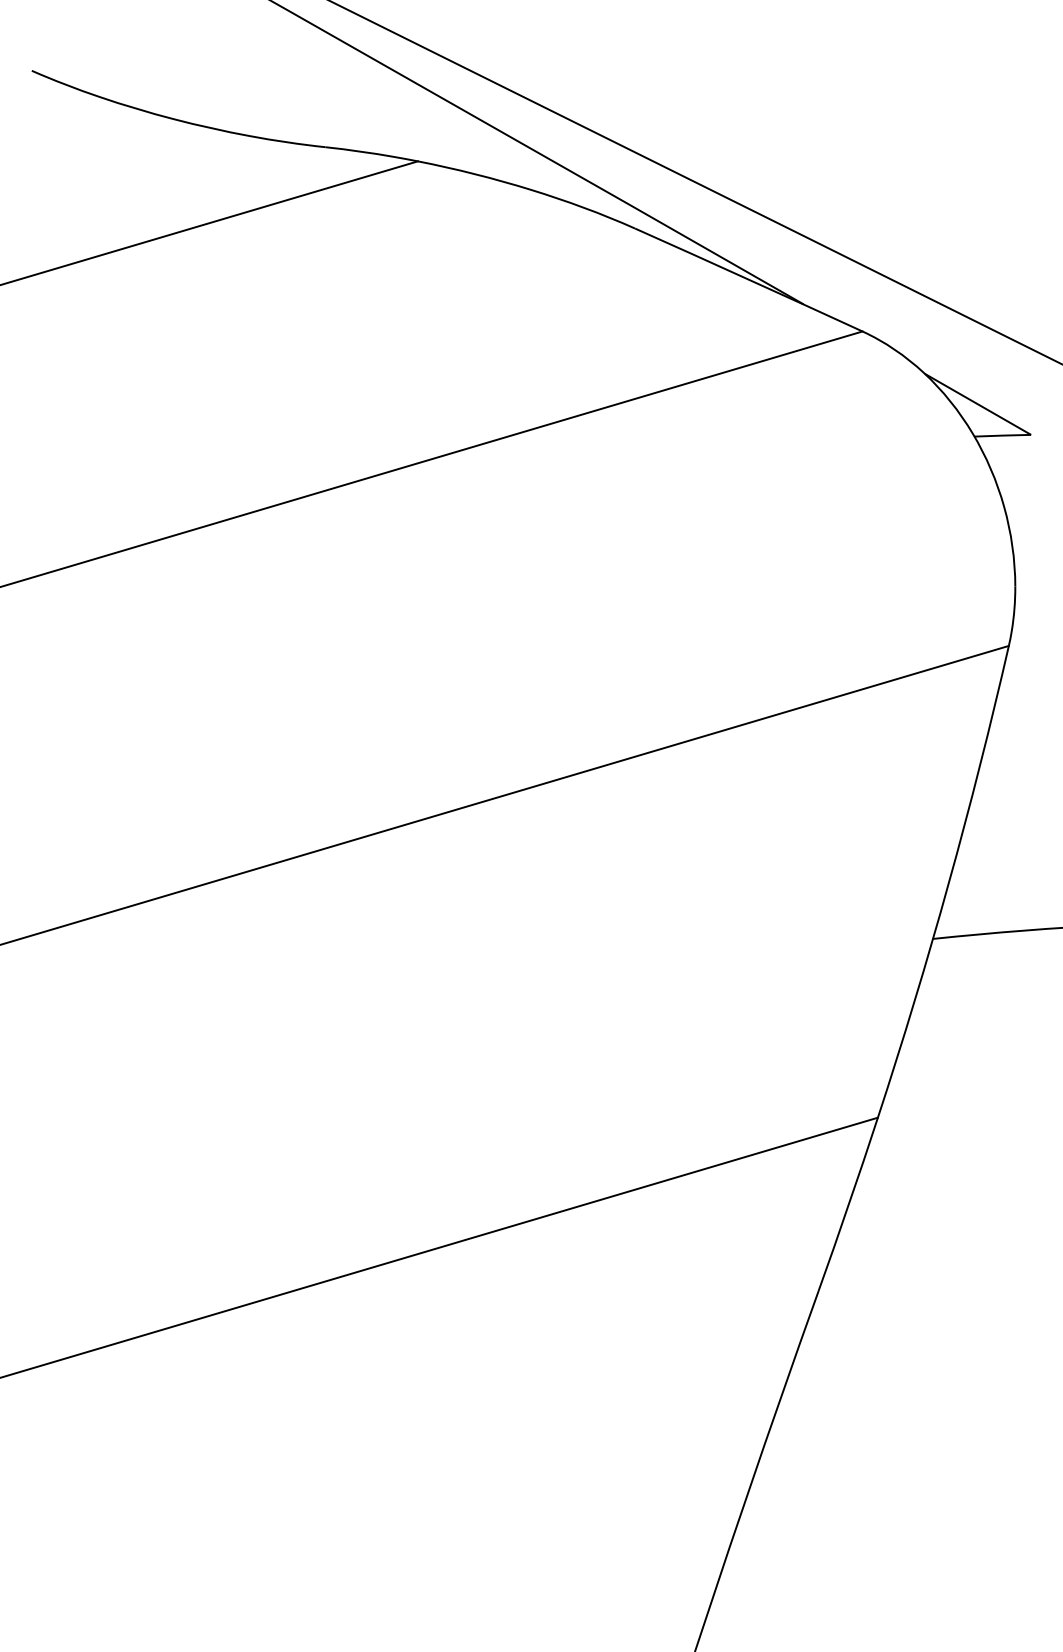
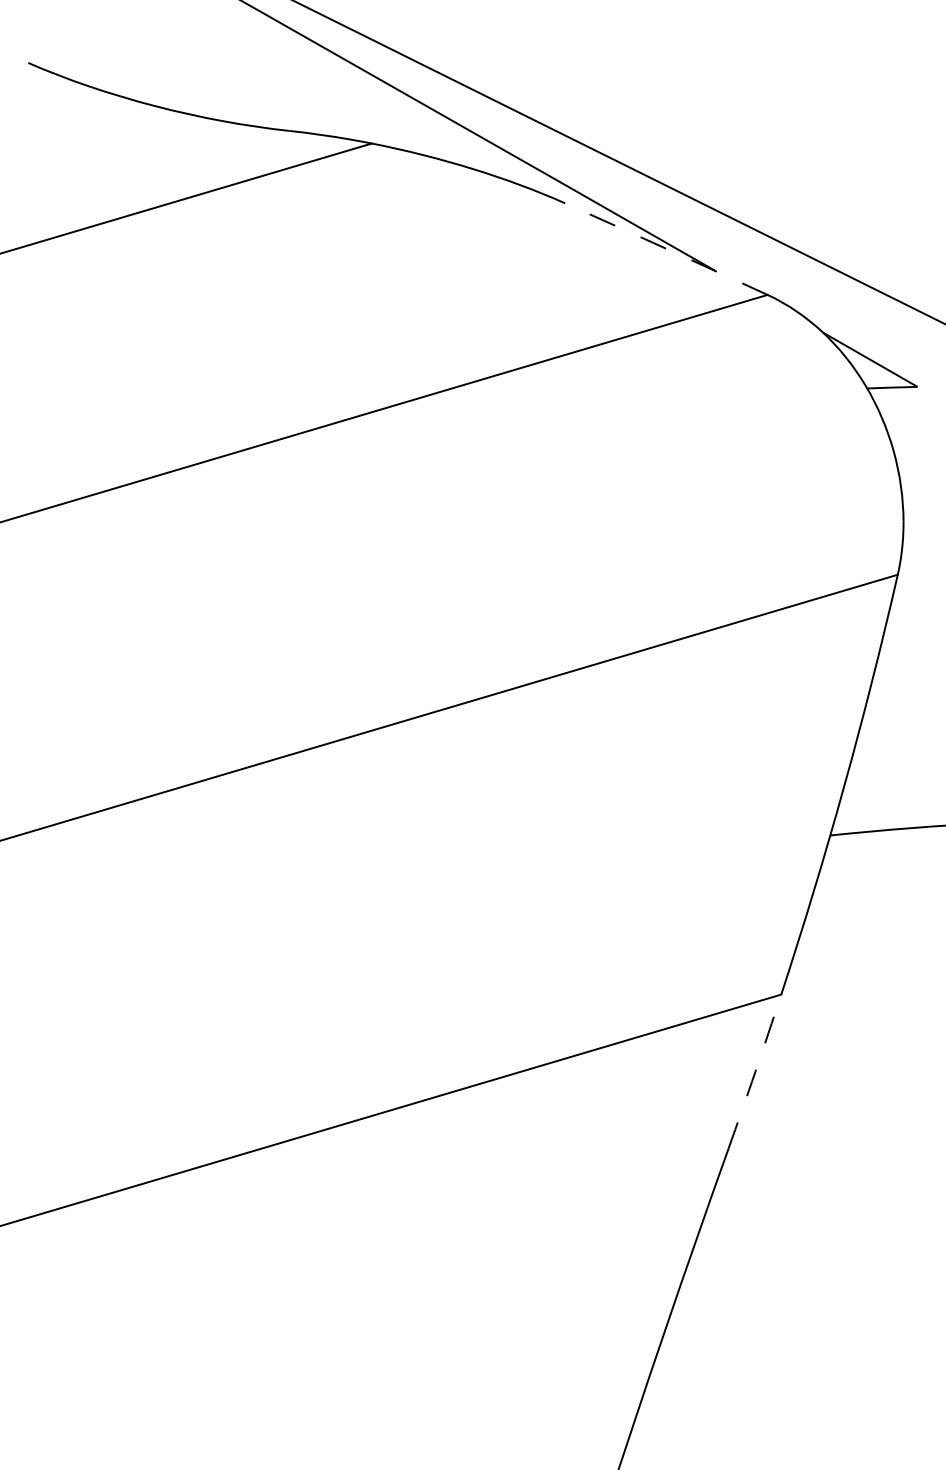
arc: (748, 279) -> (666, 248), solid -> dashed
arc: (848, 1204) -> (755, 1071), solid -> dashed

